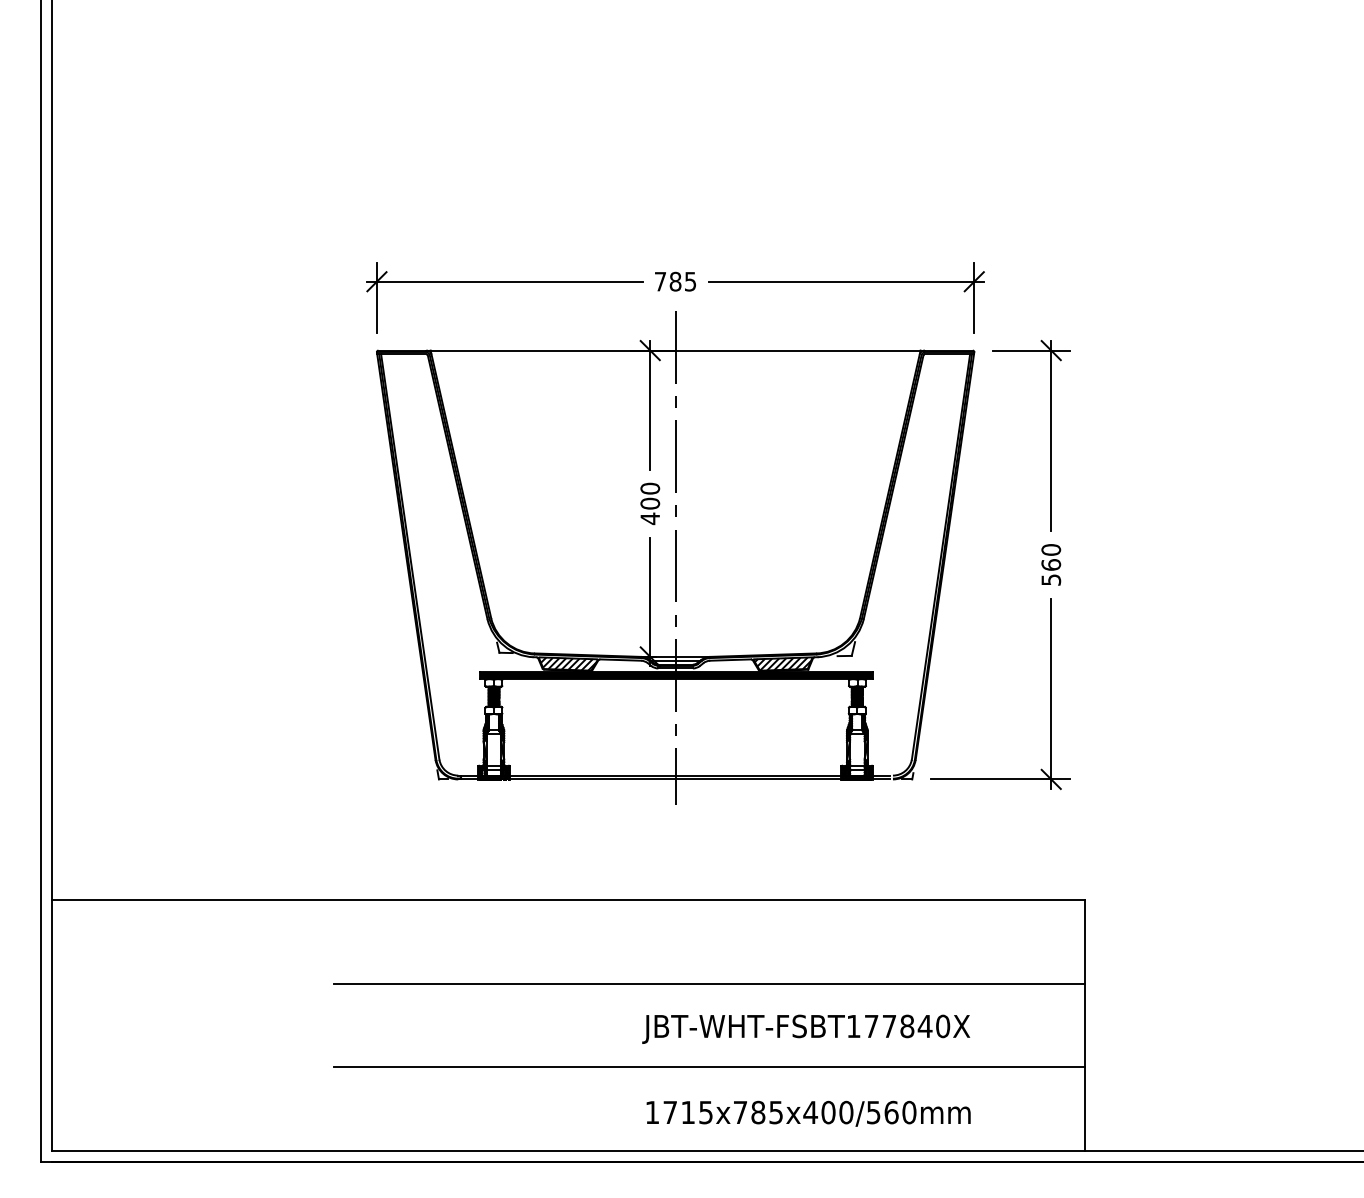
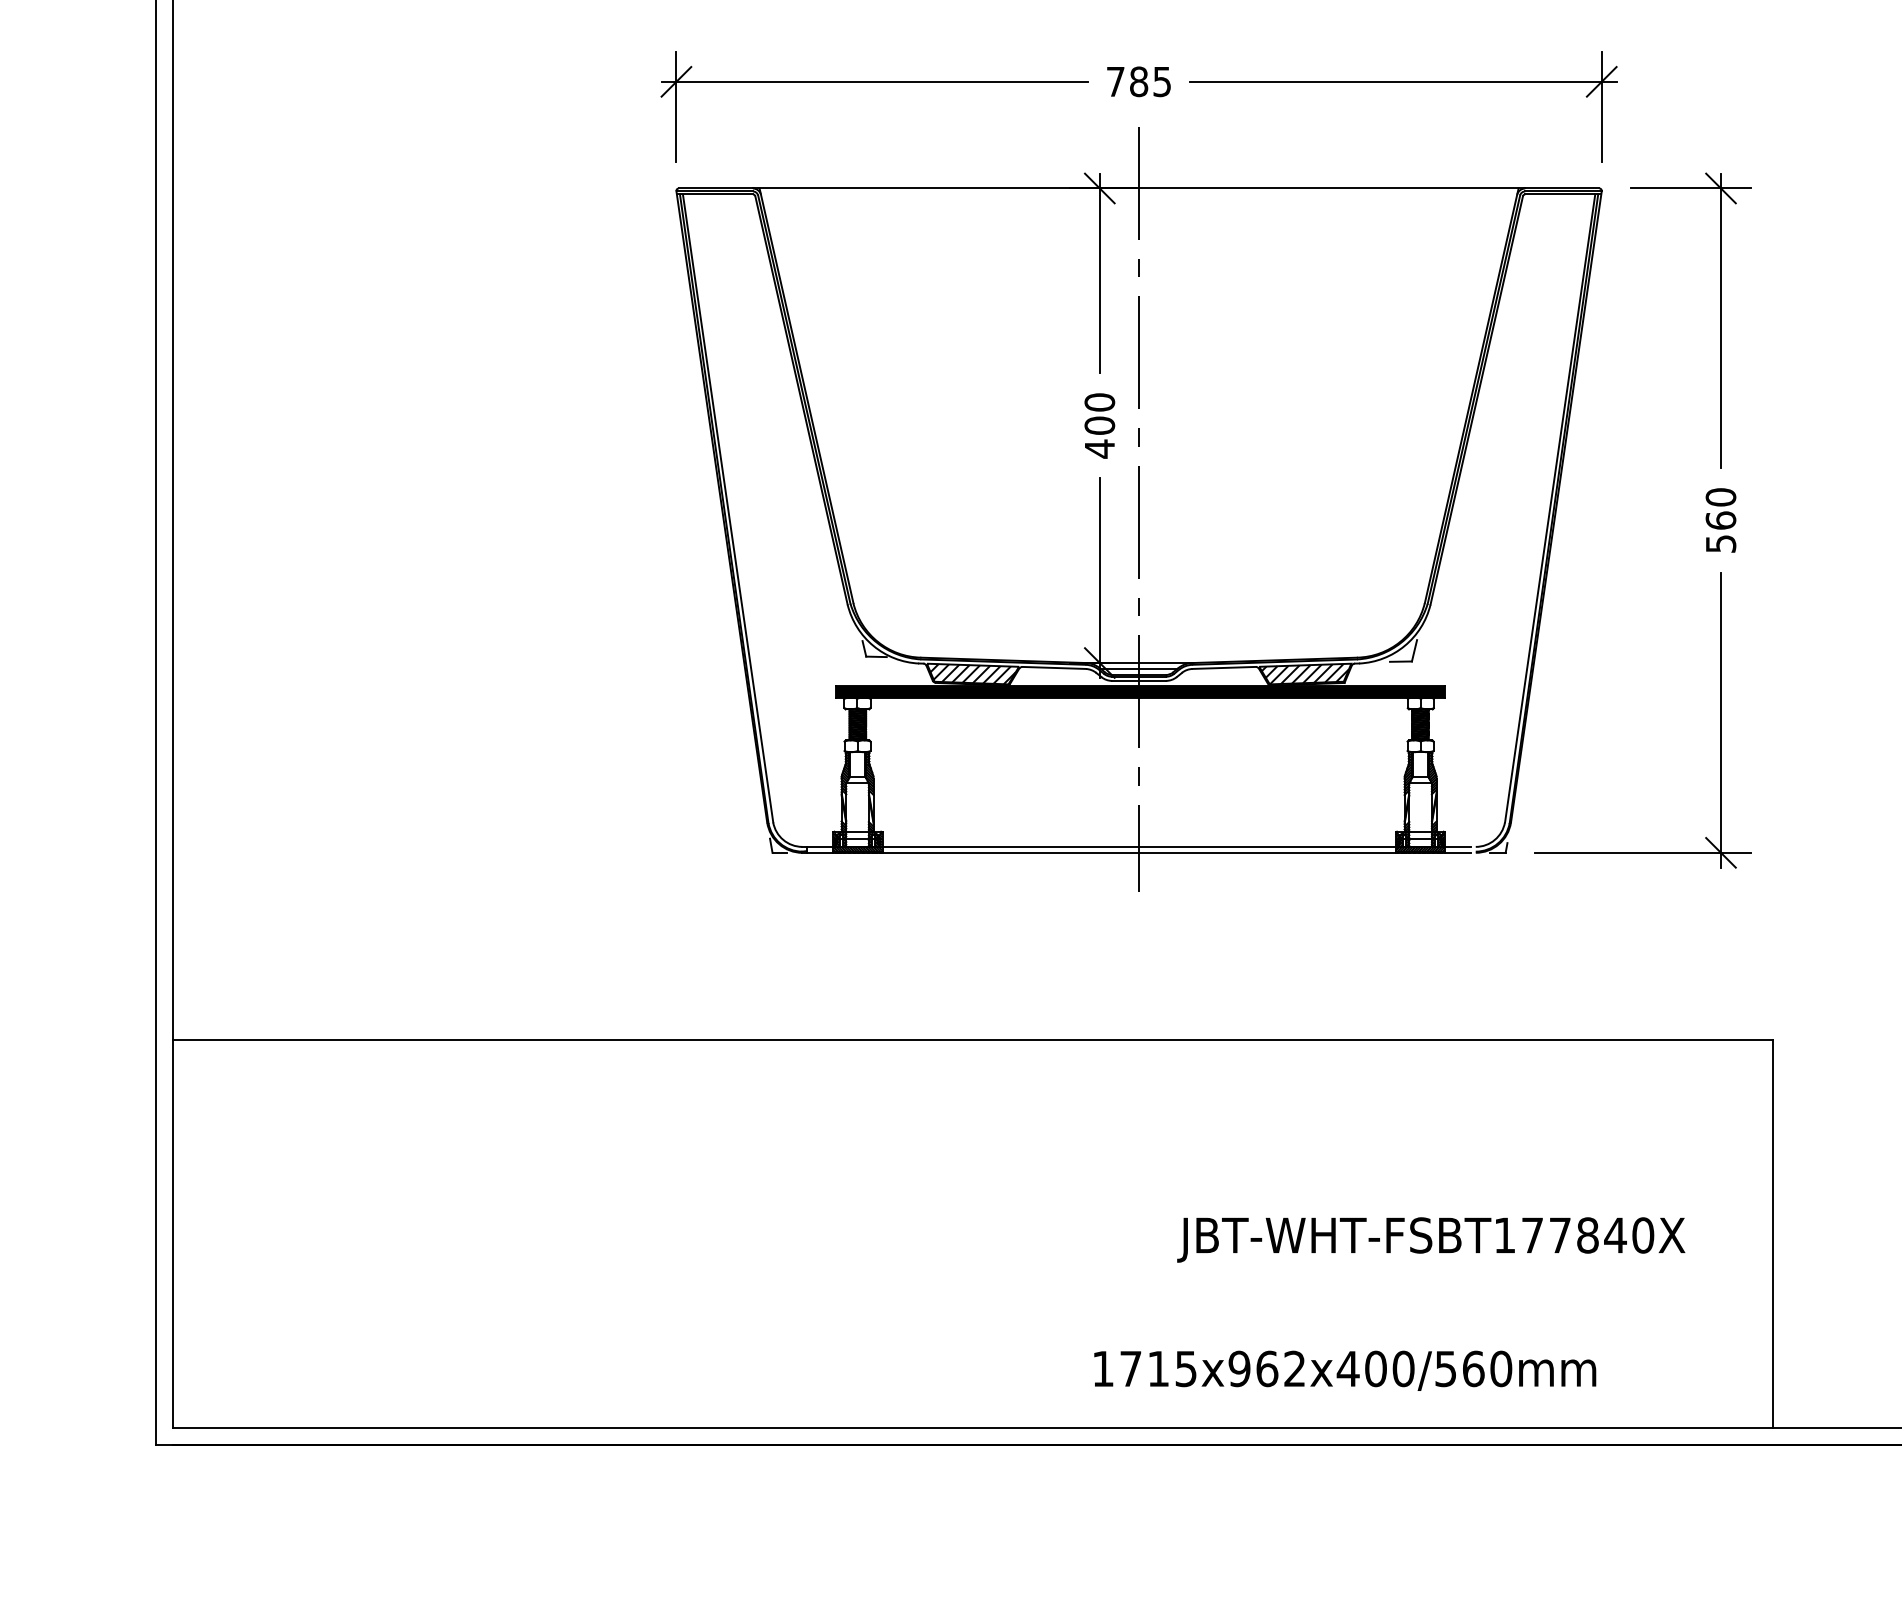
line: (708, 983) -> (1190, 1168), removed
text: (806, 1028) -> (1431, 1238), moved
line: (708, 1067) -> (1190, 1299), removed
text: (757, 1112) -> (1265, 1368), 1715x785x400/560mm -> 1715x962x400/560mm

